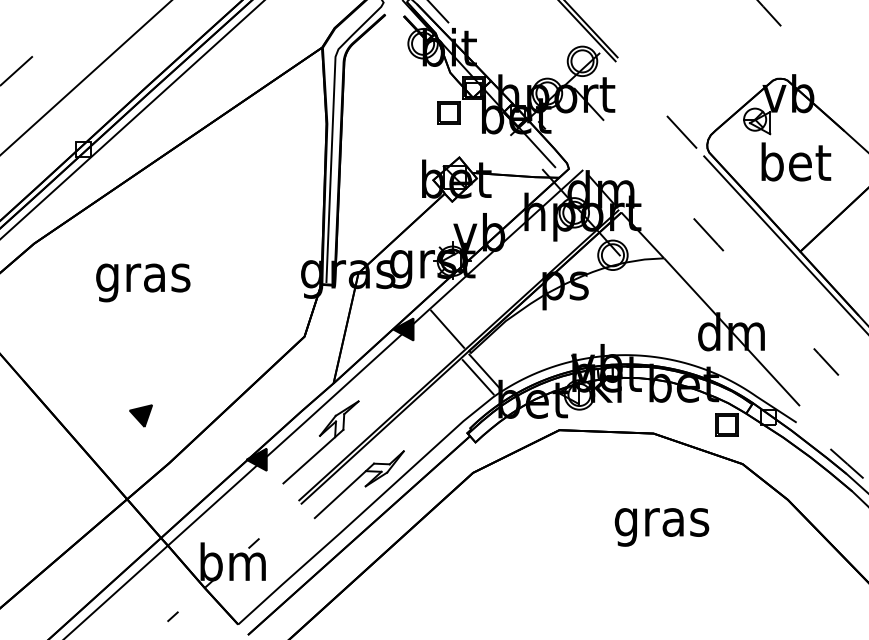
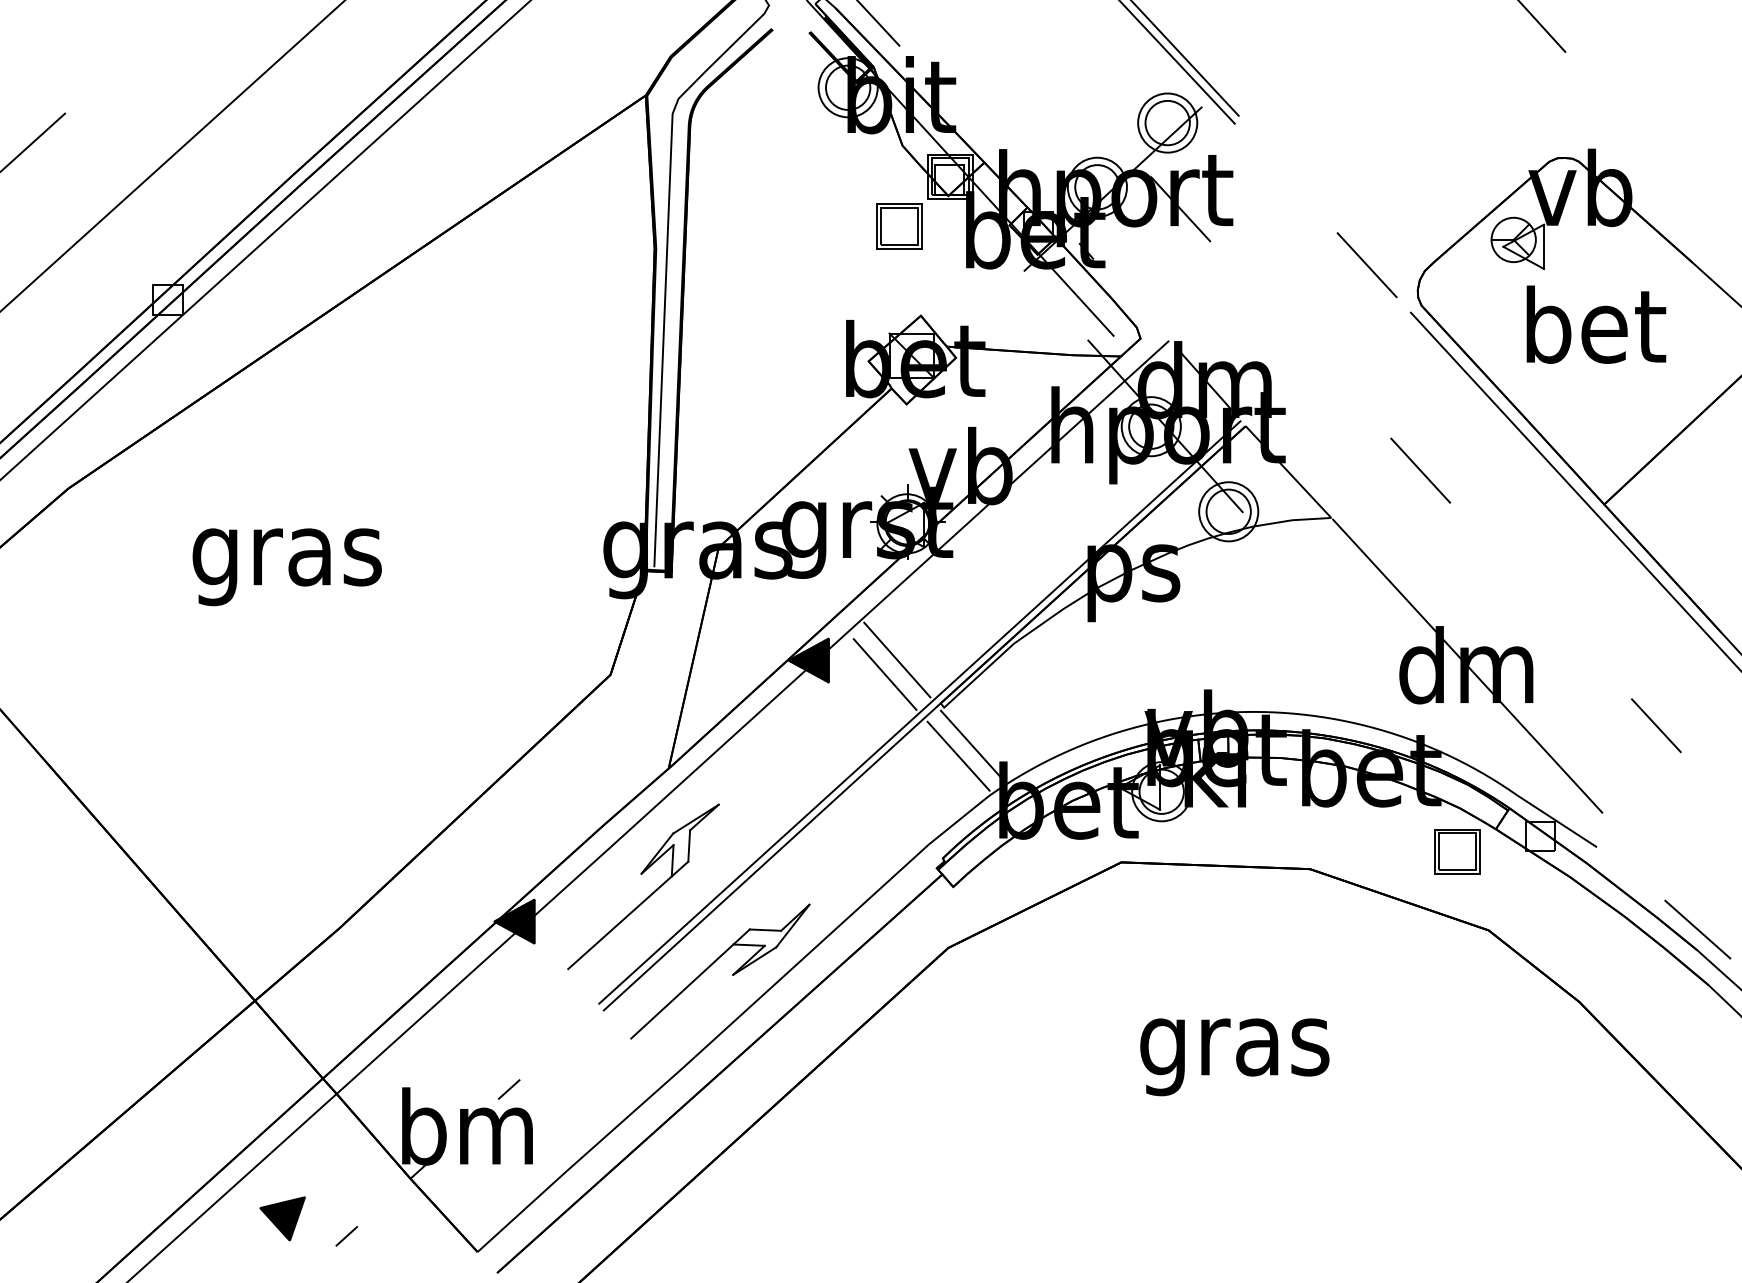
line: (441, 336) -> (885, 674), added
part: (140, 415) -> (281, 1217), moved
text: (661, 527) -> (1233, 1057), moved

